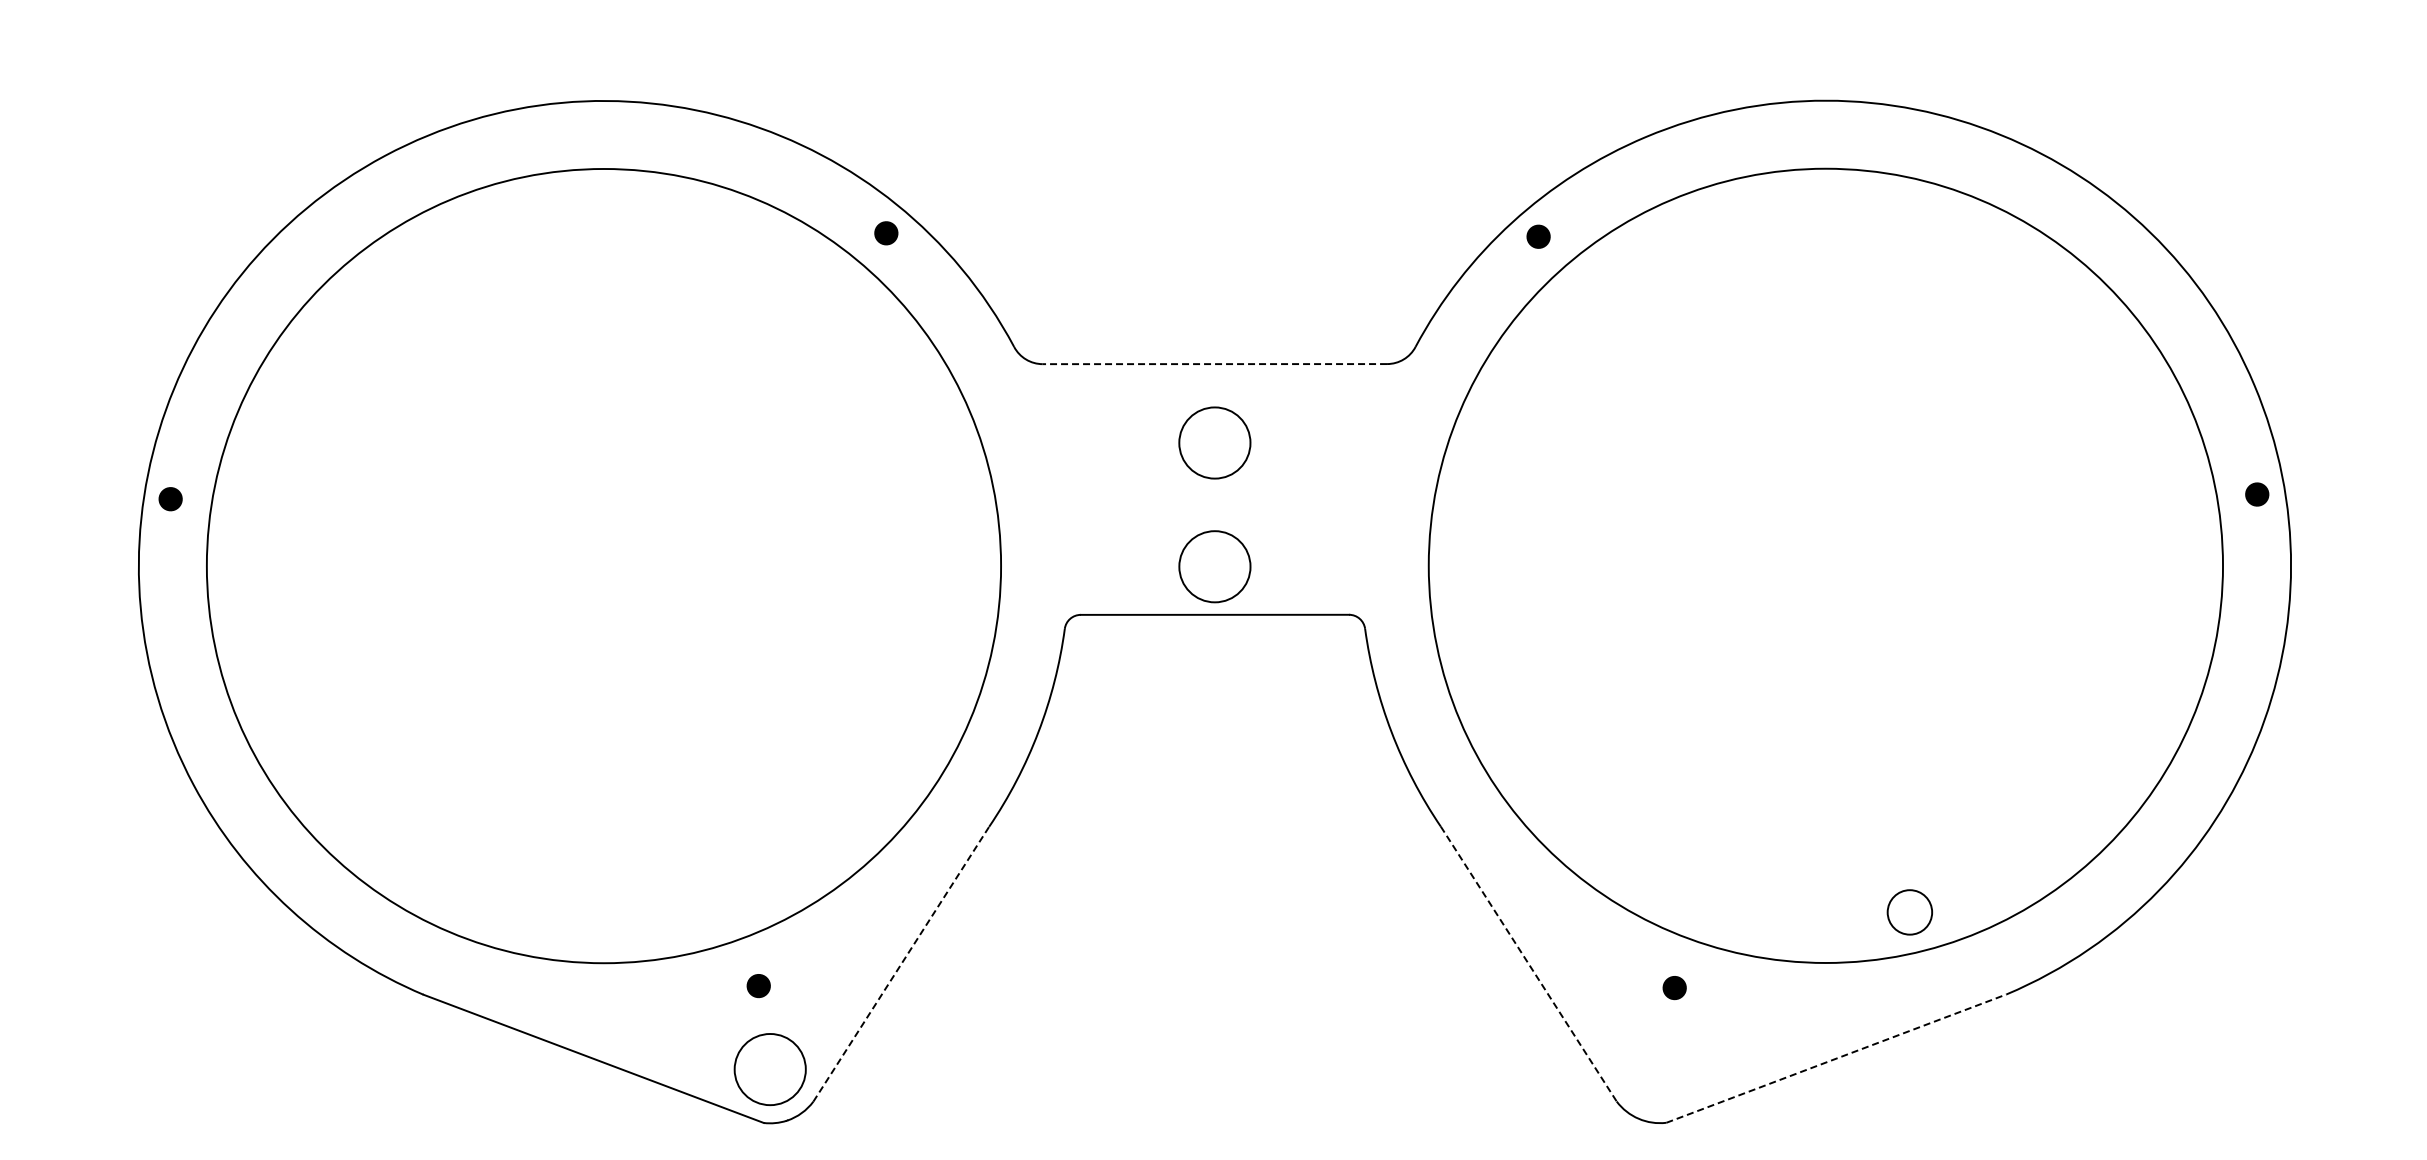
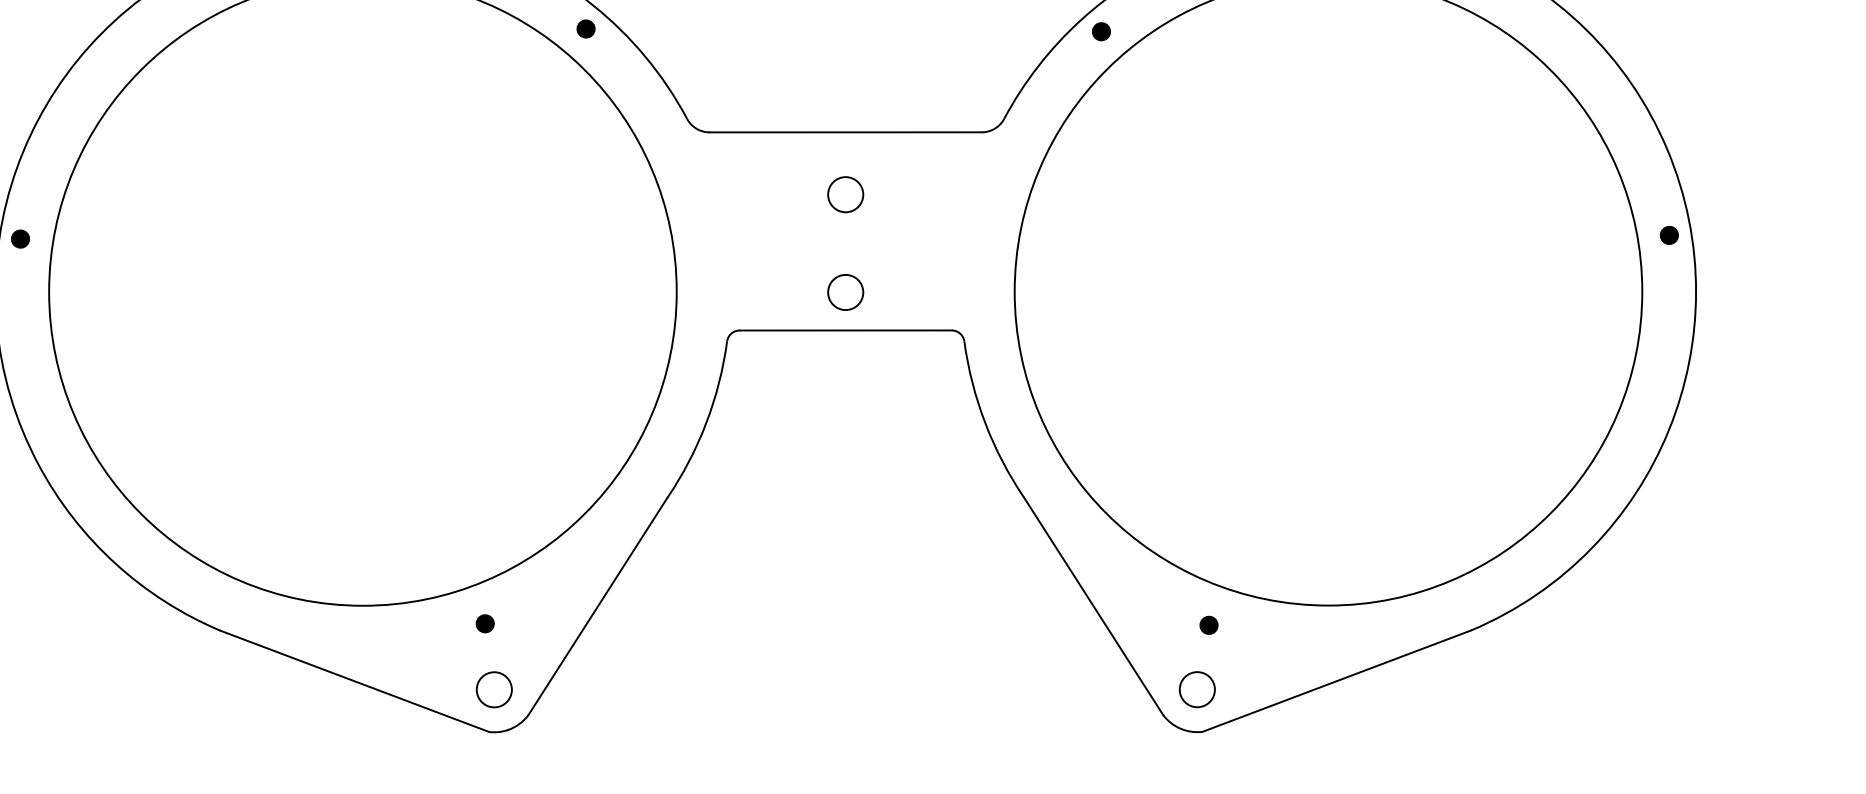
line: (1214, 364) -> (845, 132), dashed -> solid
circle: (1214, 442) -> (845, 194), size x0.62
circle: (1214, 566) -> (845, 292), size x0.62
circle: (1909, 912) -> (1197, 689), moved
line: (901, 963) -> (598, 605), dashed -> solid
line: (1529, 964) -> (1094, 606), dashed -> solid
line: (1836, 1058) -> (1336, 681), dashed -> solid
circle: (770, 1069) -> (494, 689), size x0.62

